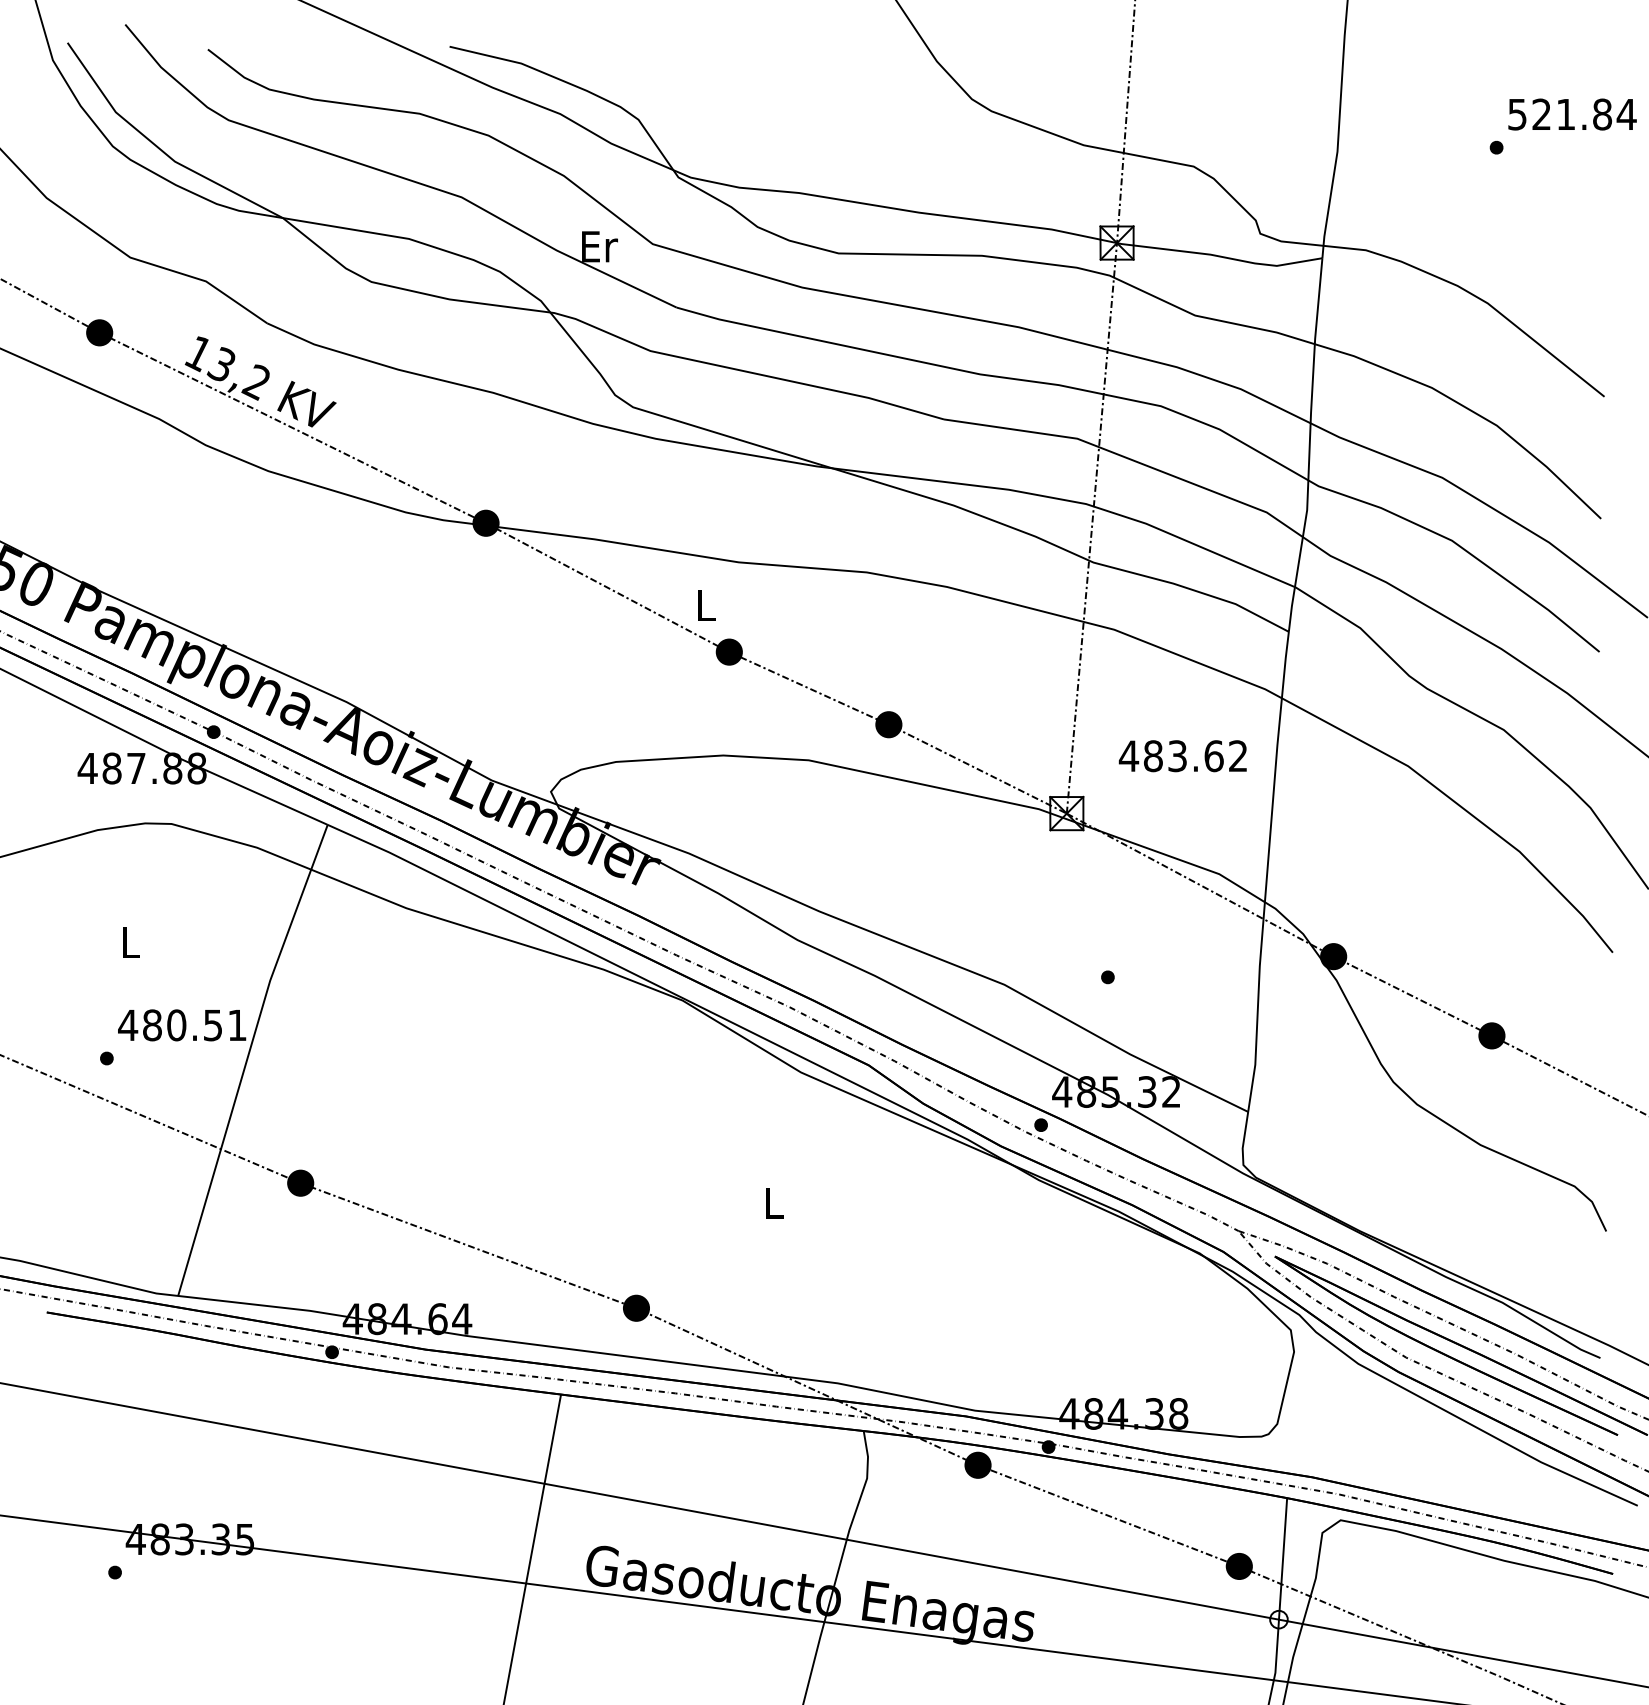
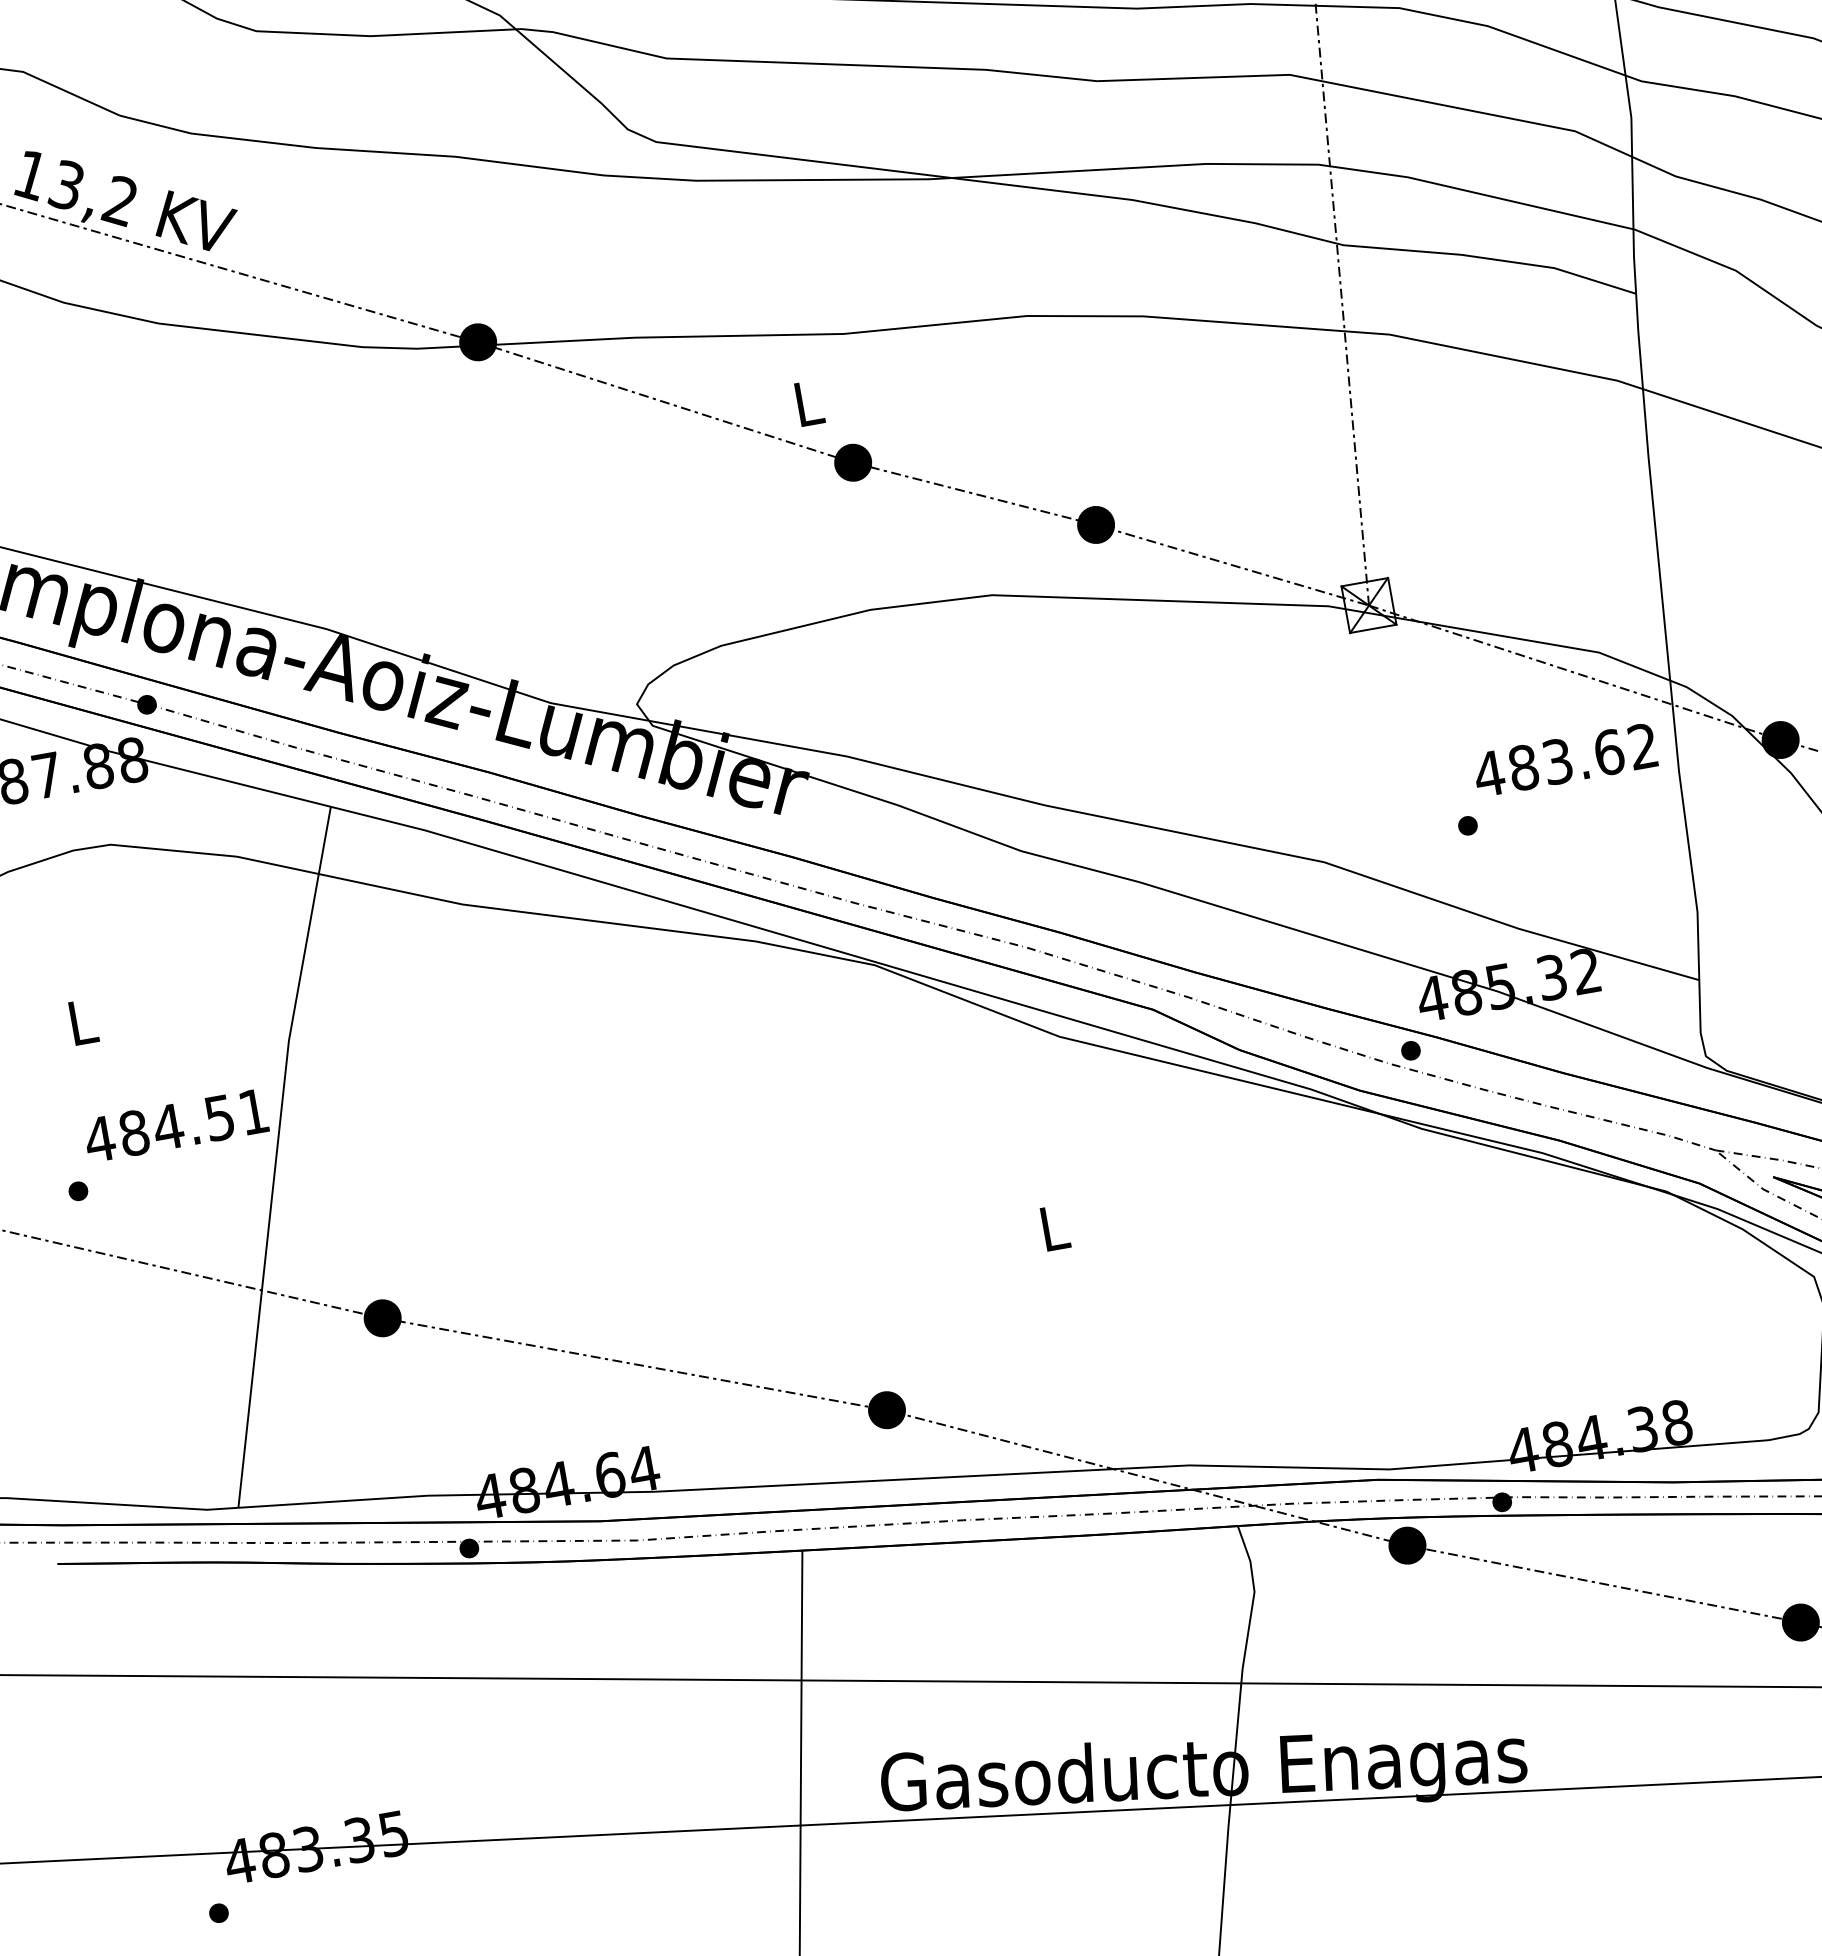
text: (1182, 756) -> (1564, 760), moved
text: (176, 1025) -> (168, 1127), 480.51 -> 484.51

